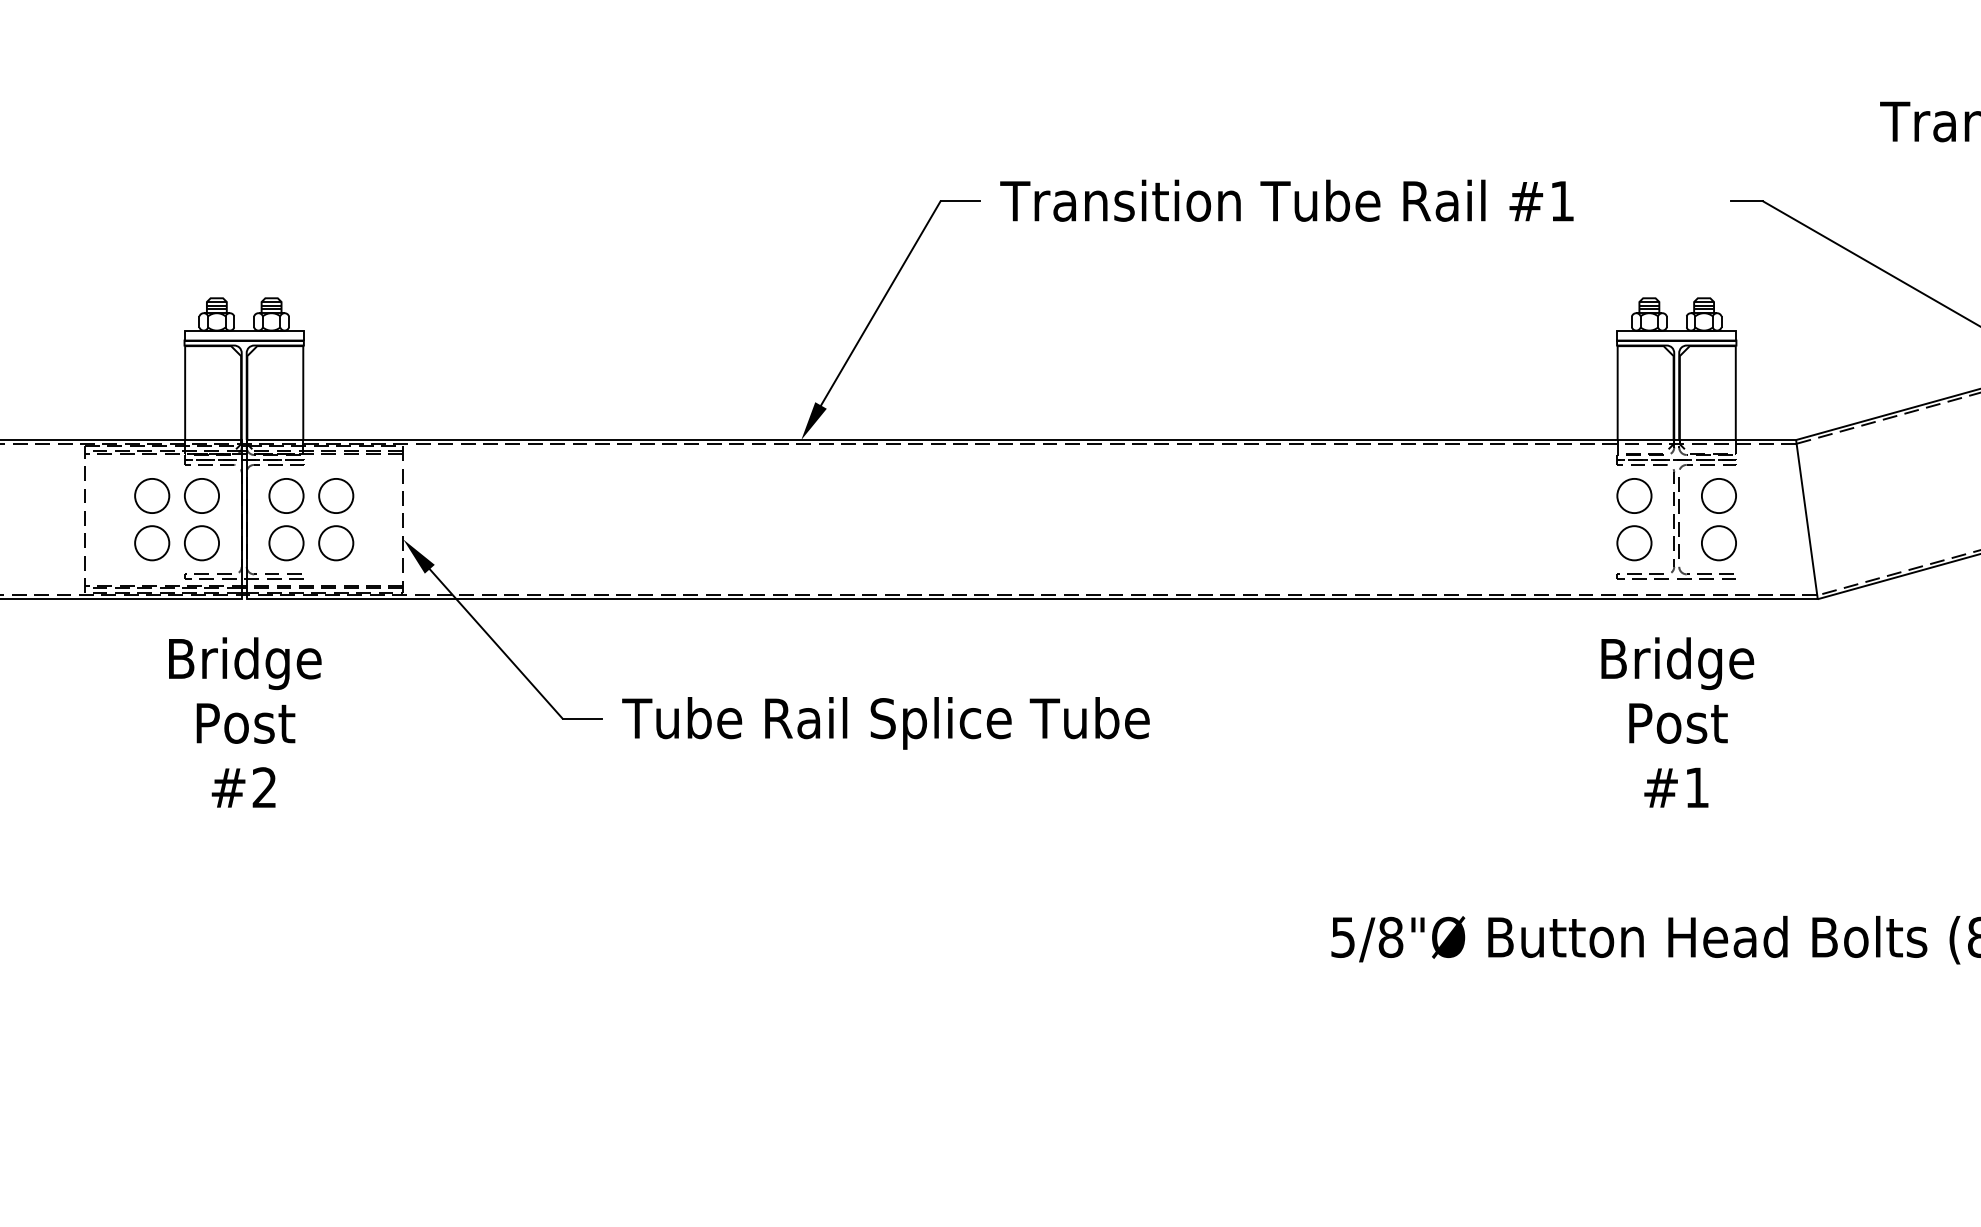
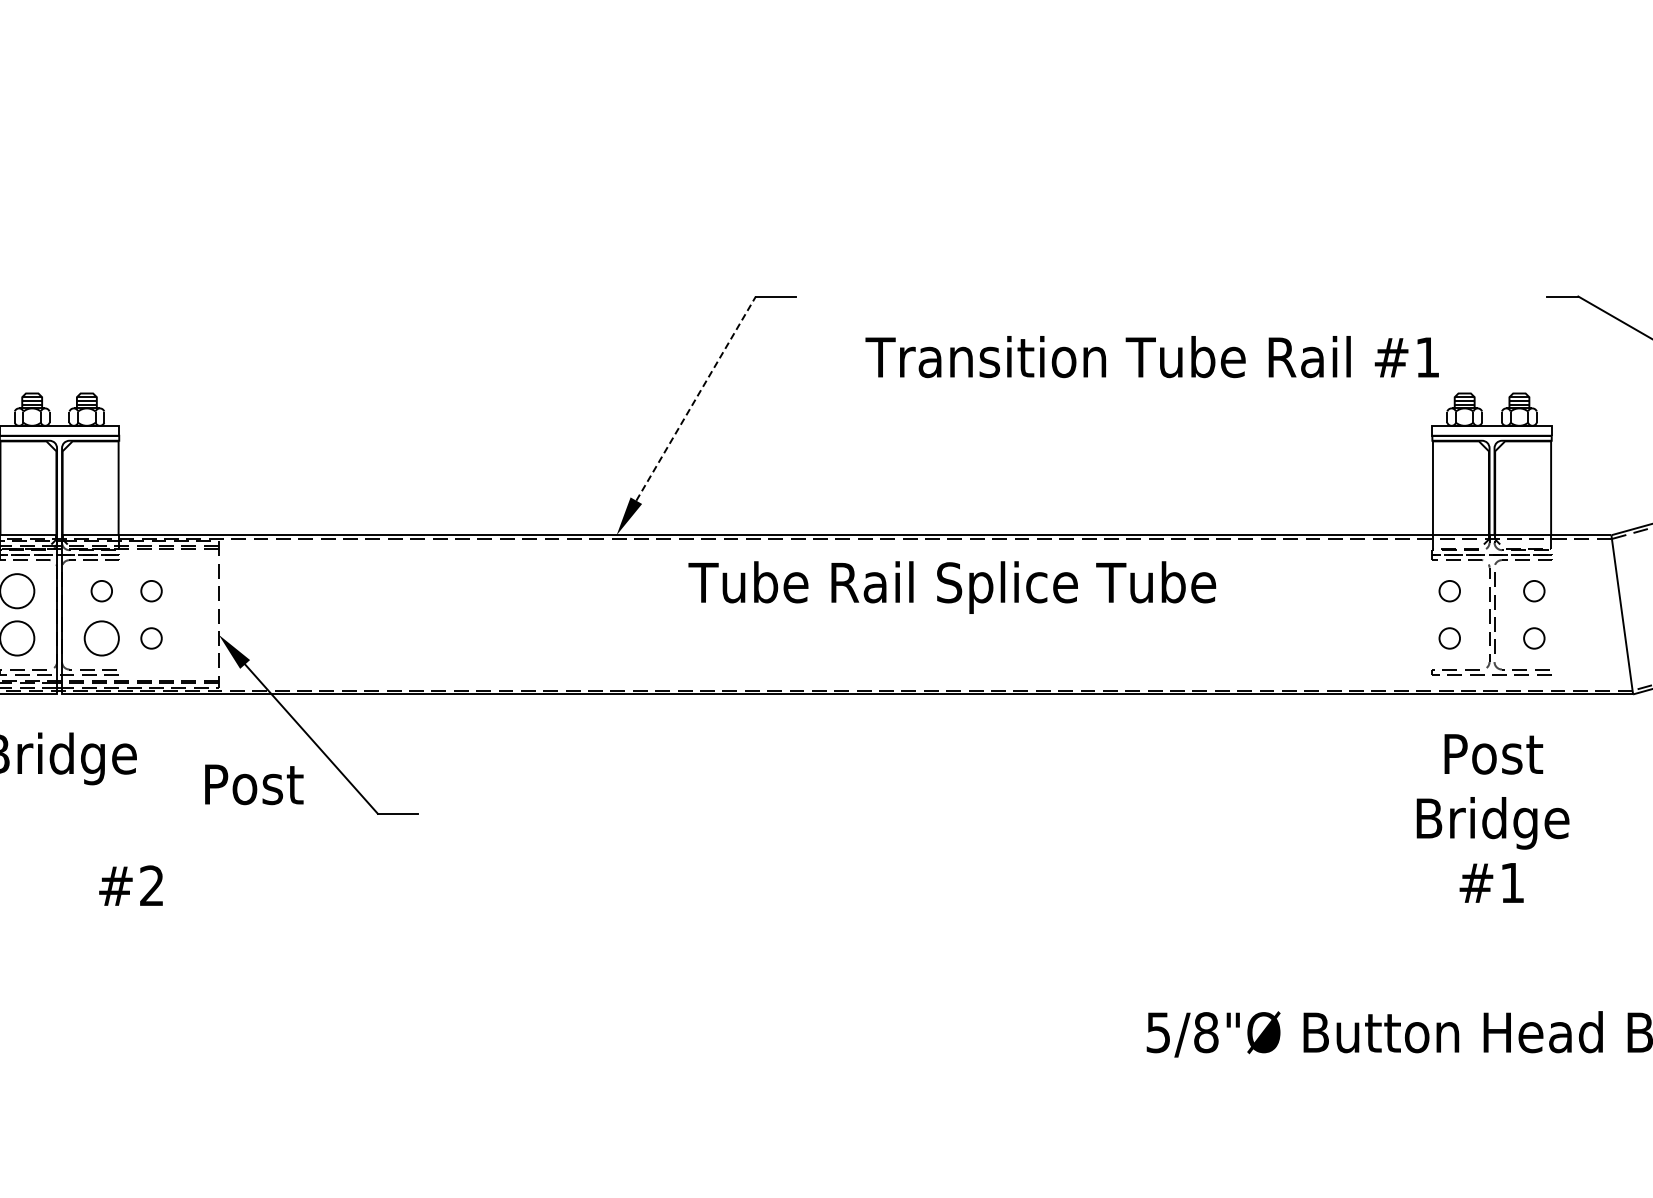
text: (1286, 200) -> (1151, 356), moved
line: (881, 302) -> (696, 397), solid -> dashed
circle: (286, 495) -> (101, 590), size x0.6
circle: (336, 495) -> (151, 590), size x0.6
circle: (1634, 495) -> (1449, 590), size x0.6
circle: (1718, 495) -> (1533, 590), size x0.6
circle: (336, 543) -> (151, 638), size x0.6
circle: (1634, 543) -> (1449, 638), size x0.6
circle: (1718, 543) -> (1533, 638), size x0.6
text: (1677, 663) -> (1492, 758), Bridge -> Post
text: (245, 723) -> (253, 784), moved
text: (885, 723) -> (951, 587), moved
text: (1677, 727) -> (1492, 822), Post -> Bridge
text: (243, 787) -> (130, 885), moved

